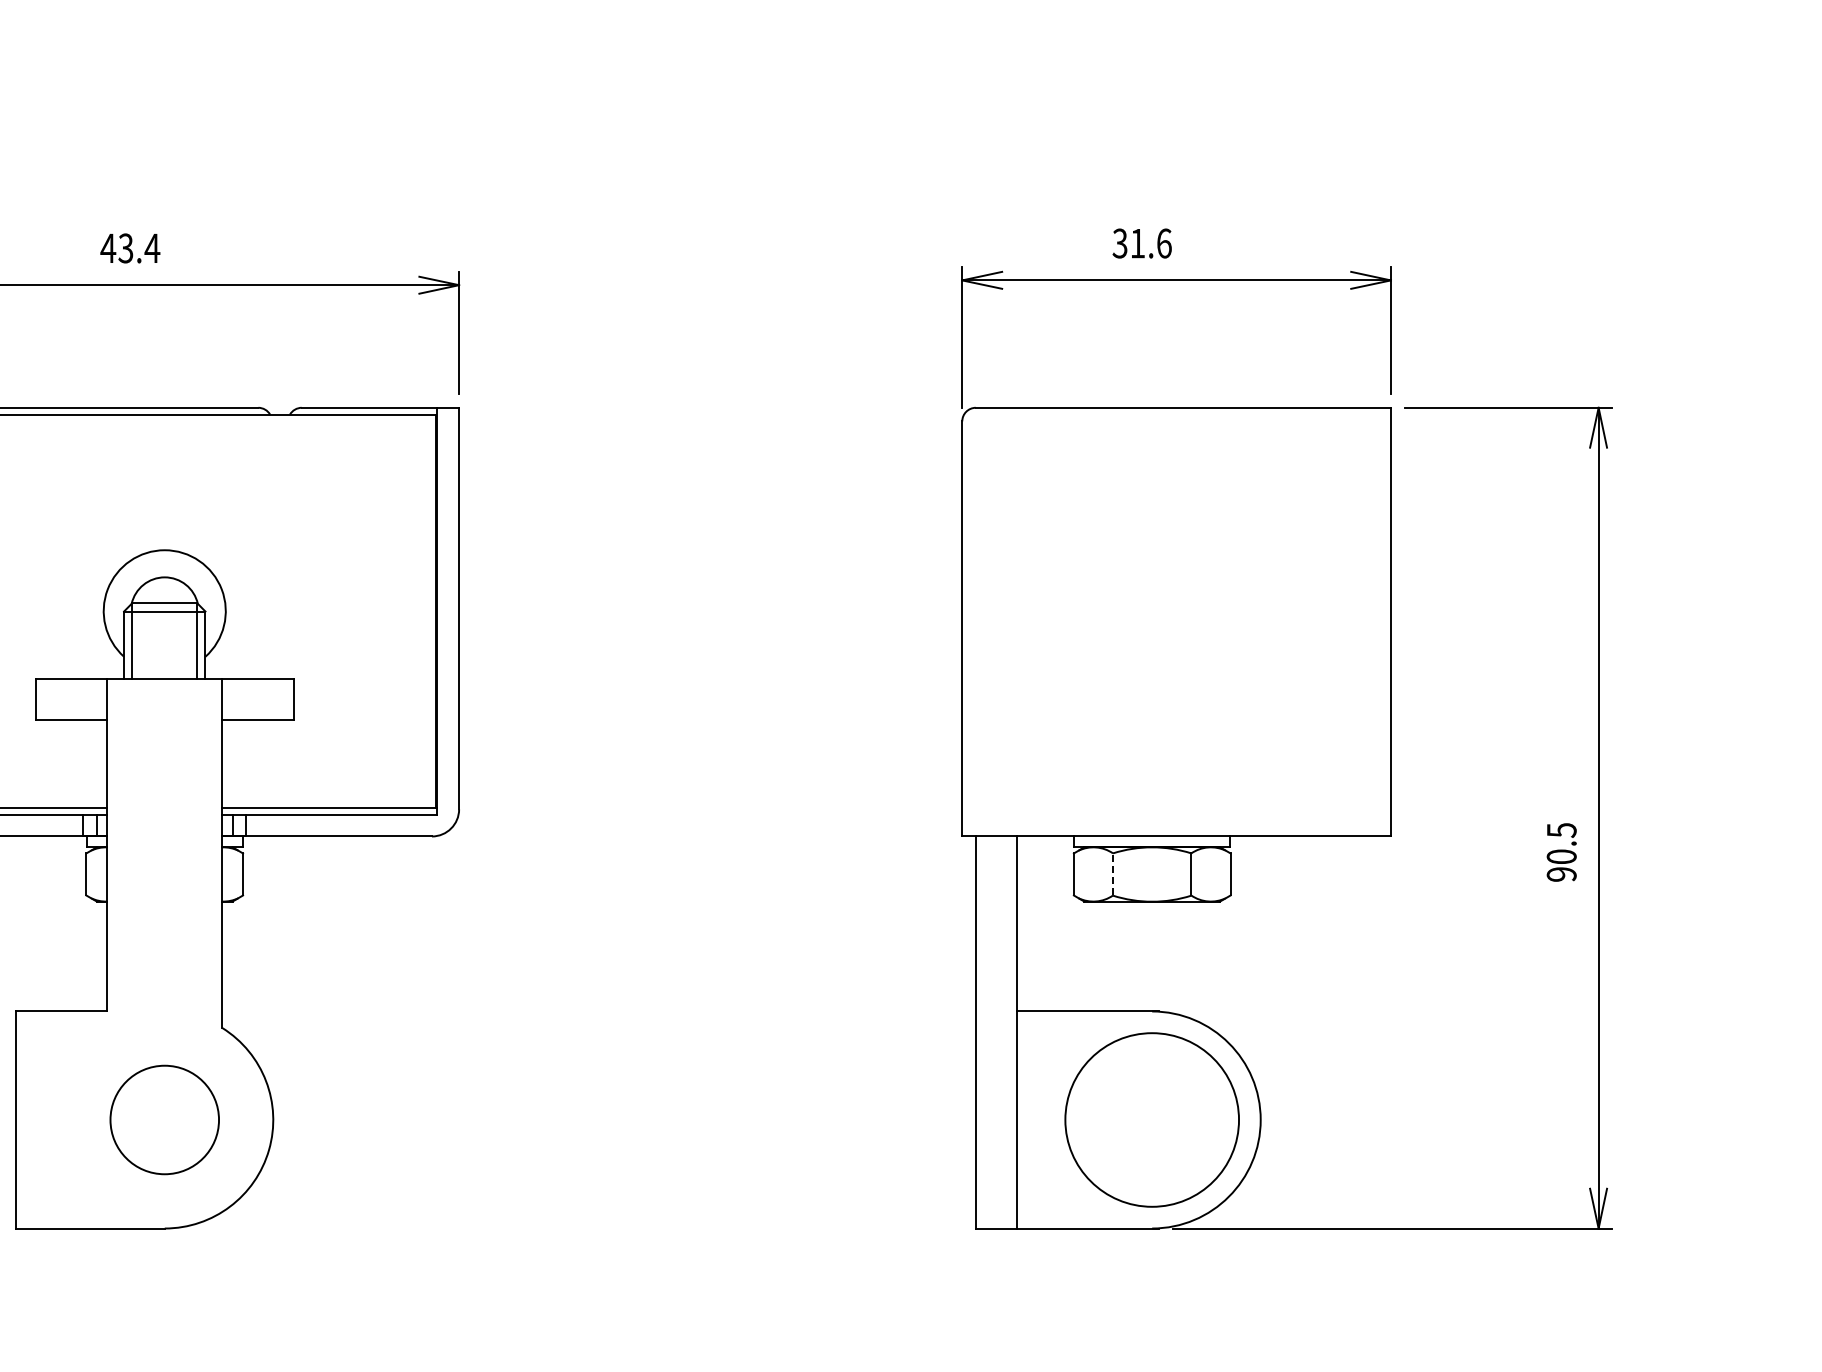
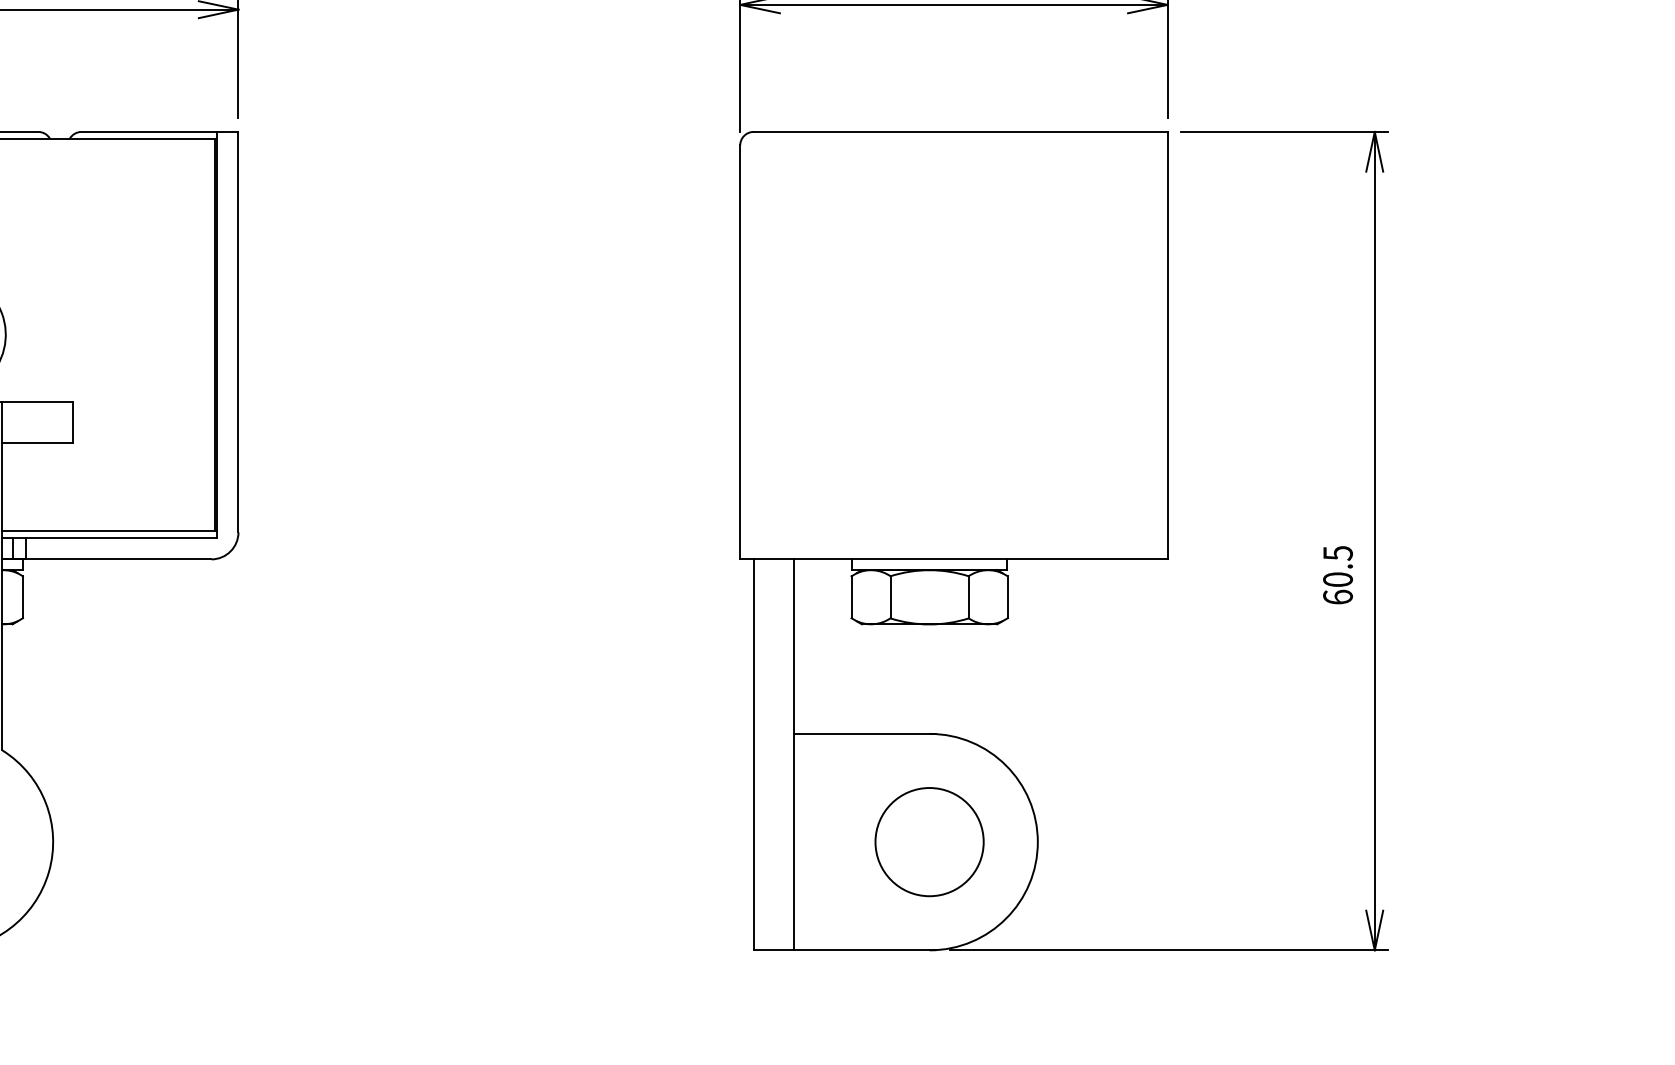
line: (1112, 873) -> (890, 596), dashed -> solid
text: (1561, 874) -> (1337, 597), 90.5 -> 60.5
circle: (1151, 1119) -> (928, 841), size x0.62

